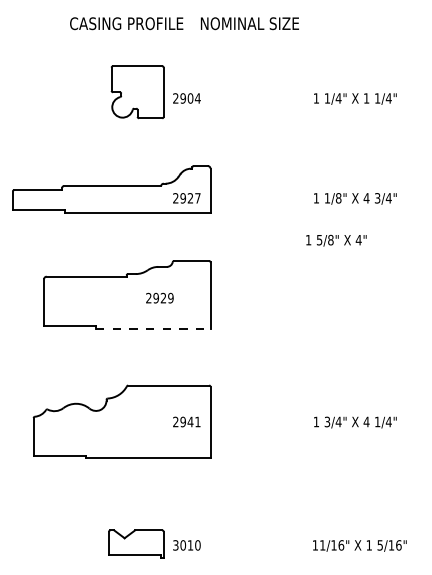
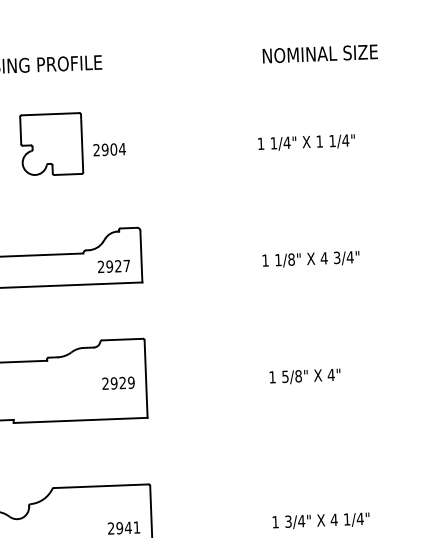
text: (249, 23) -> (319, 53), moved
text: (336, 240) -> (305, 376), moved
text: (159, 297) -> (118, 382), moved
line: (153, 328) -> (80, 420), dashed -> solid

